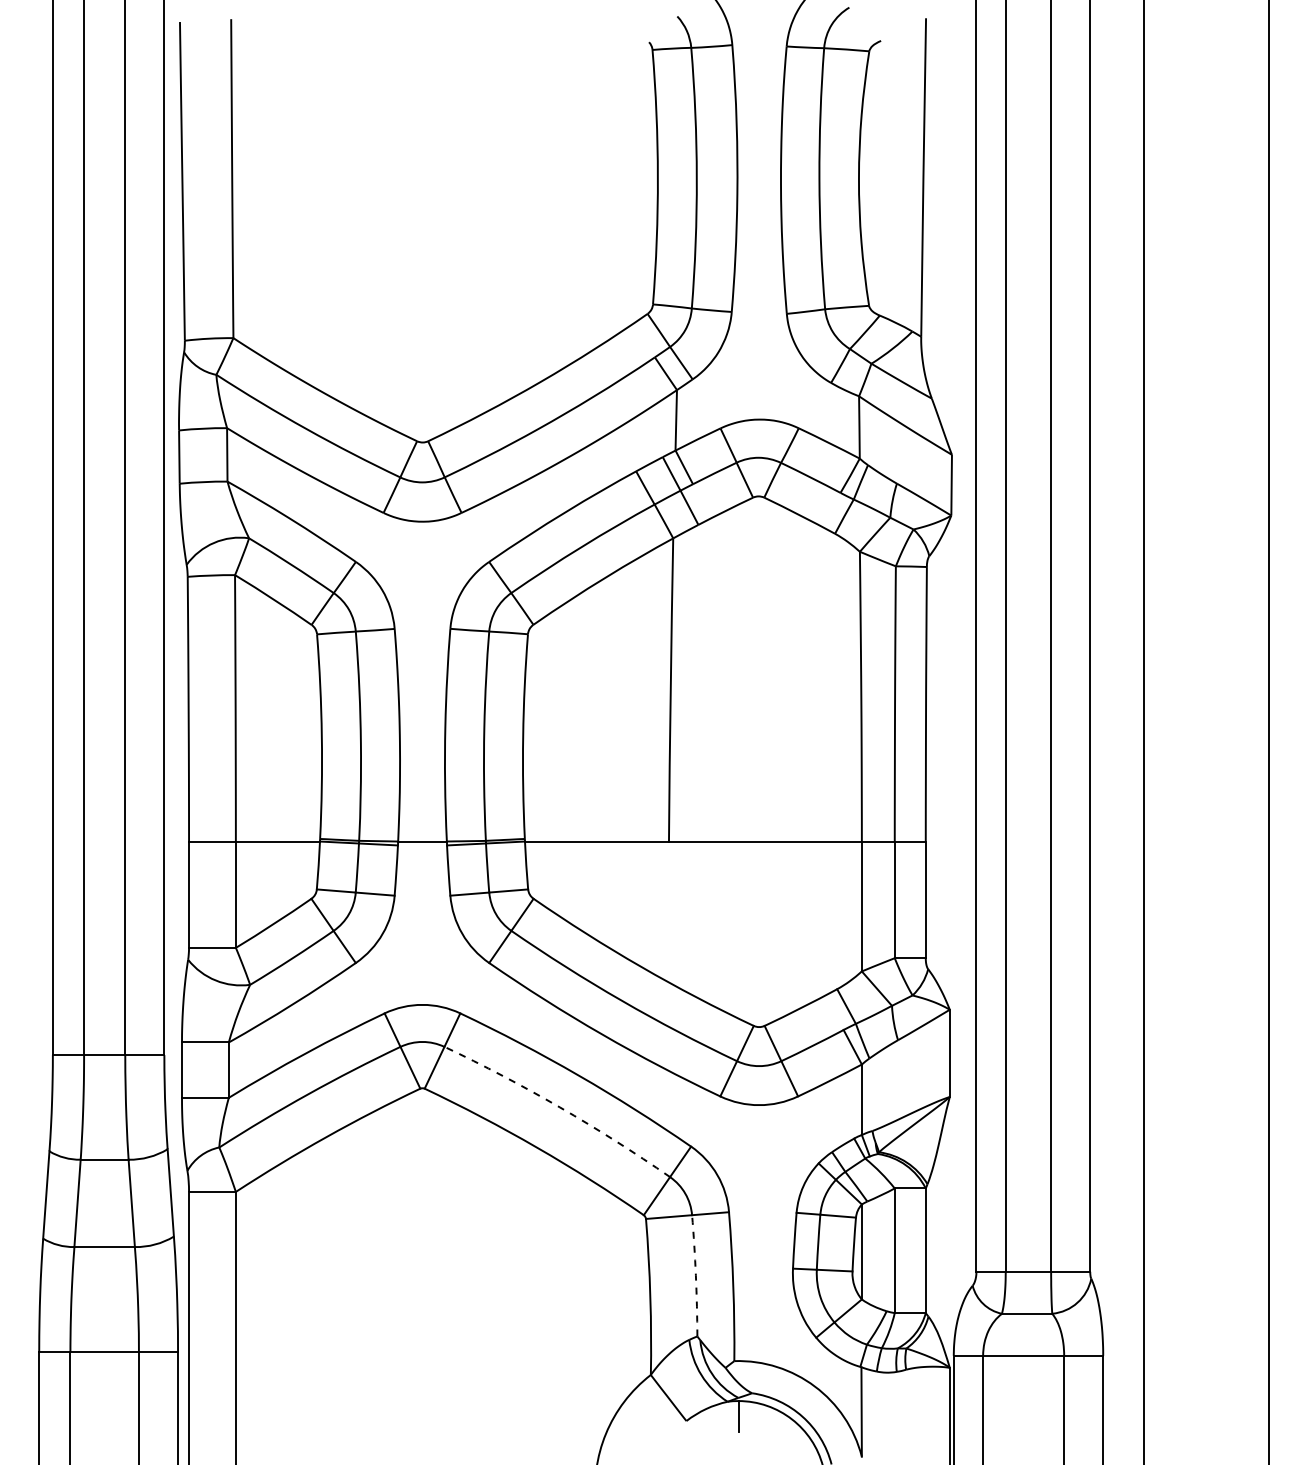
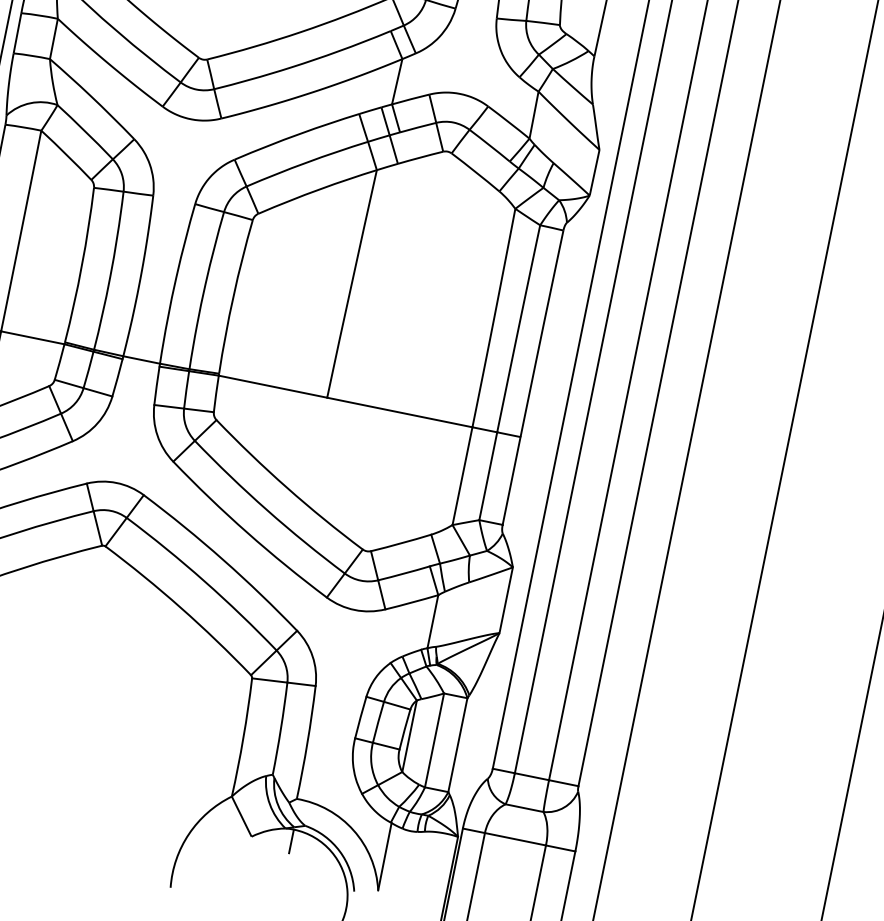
arc: (559, 1107) -> (204, 581), dashed -> solid
arc: (695, 1275) -> (280, 728), dashed -> solid

